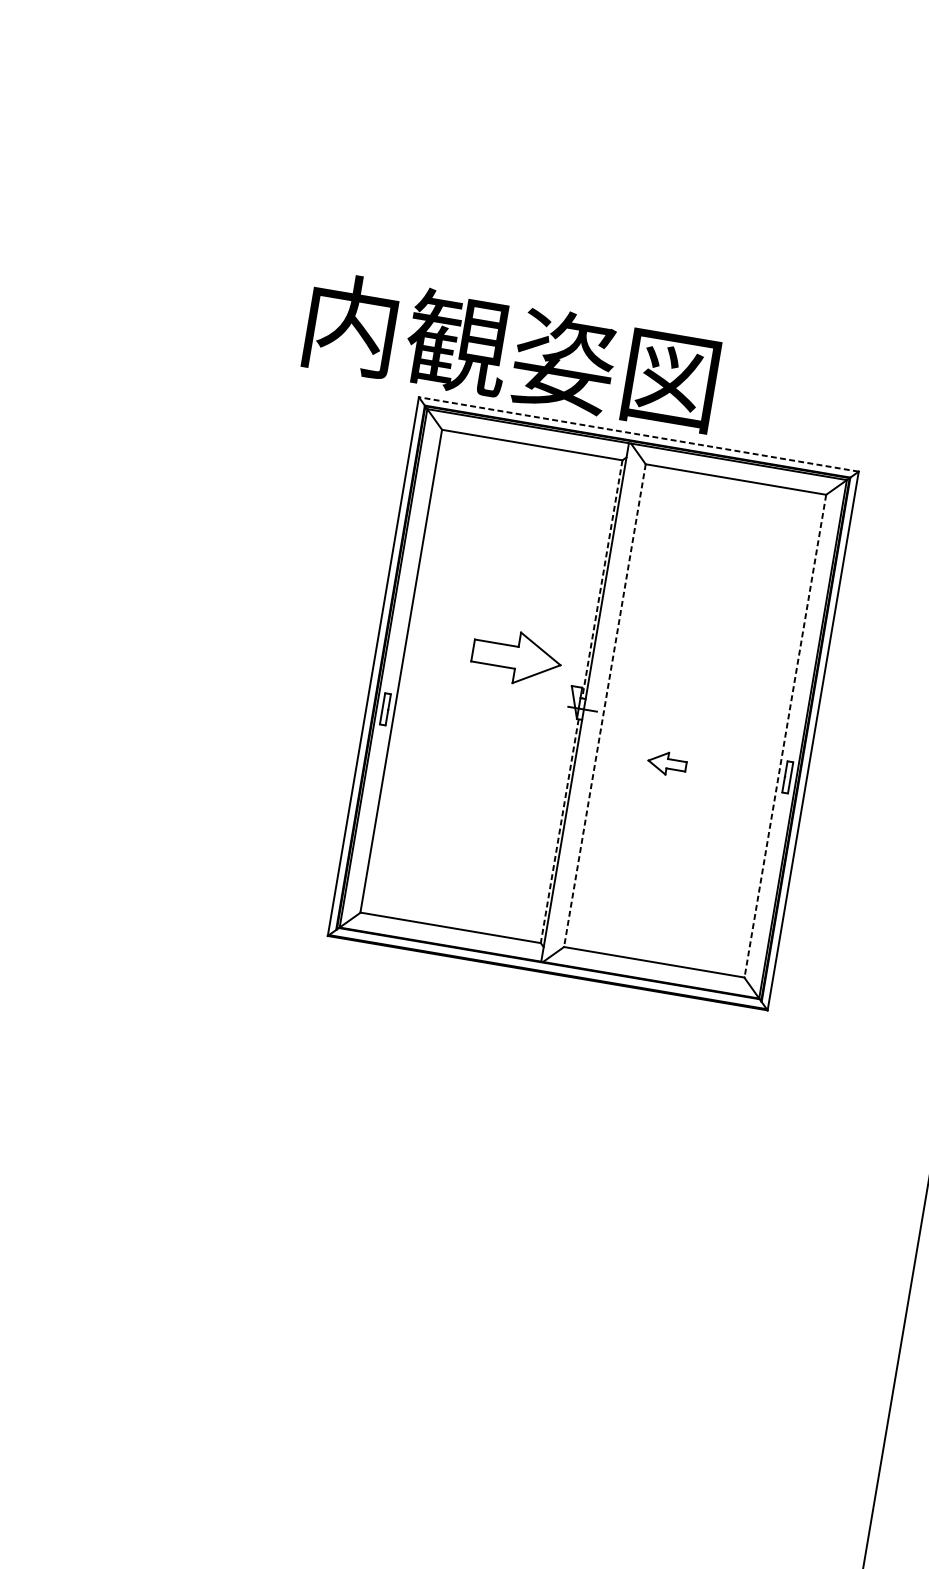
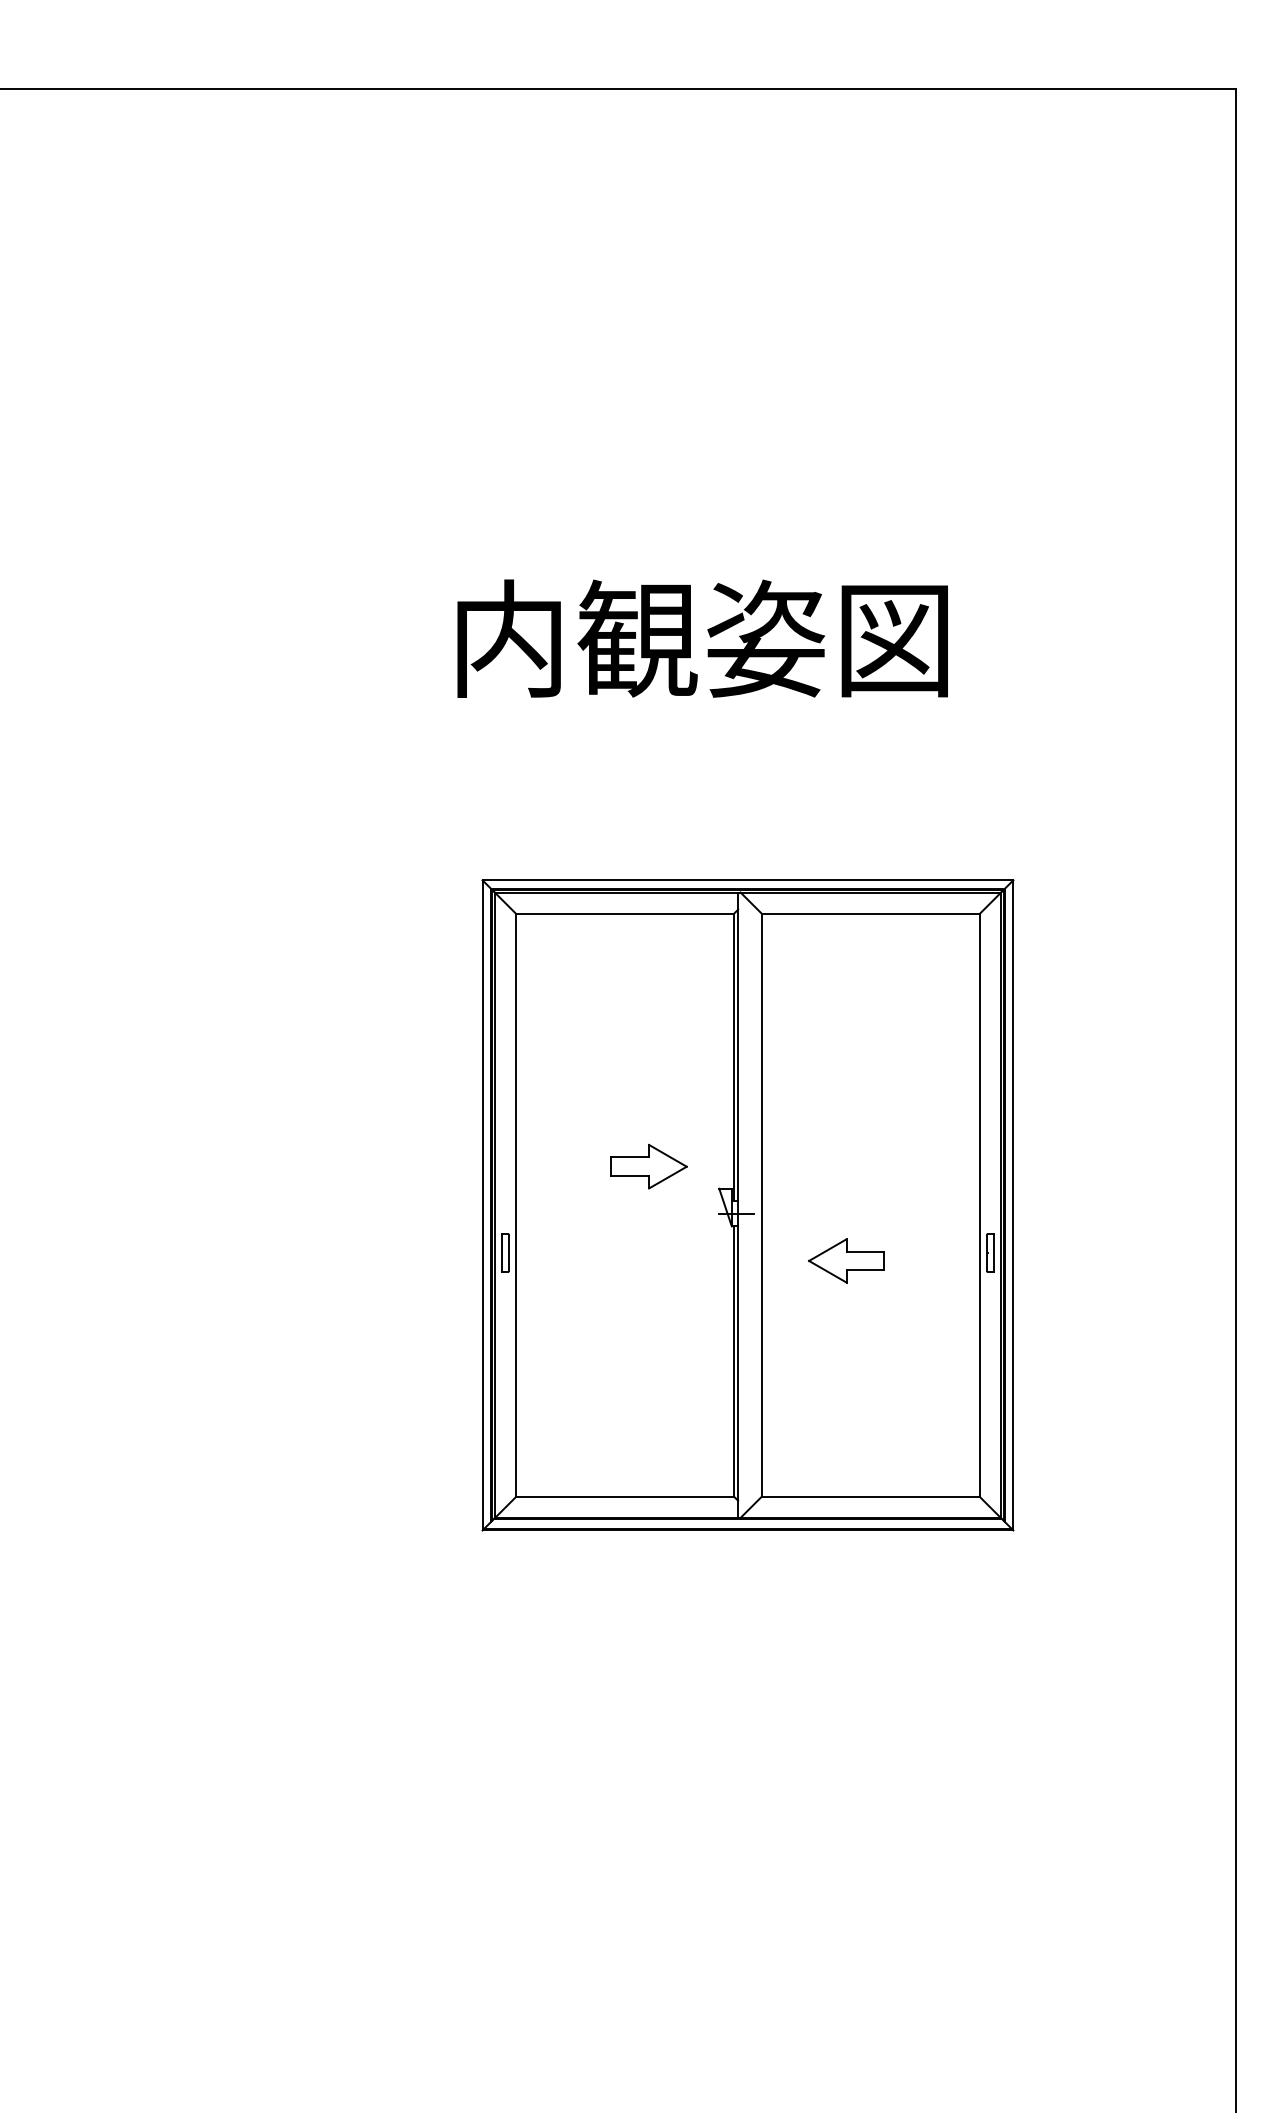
text: (511, 351) -> (702, 638), moved
line: (638, 434) -> (747, 880), dashed -> solid
line: (602, 579) -> (733, 1057), dashed -> solid
part: (516, 657) -> (648, 1166), size x0.71
line: (604, 705) -> (761, 1205), dashed -> solid
line: (785, 736) -> (979, 1205), dashed -> solid
part: (667, 763) -> (846, 1260), size x1.67
line: (559, 831) -> (733, 1361), dashed -> solid

